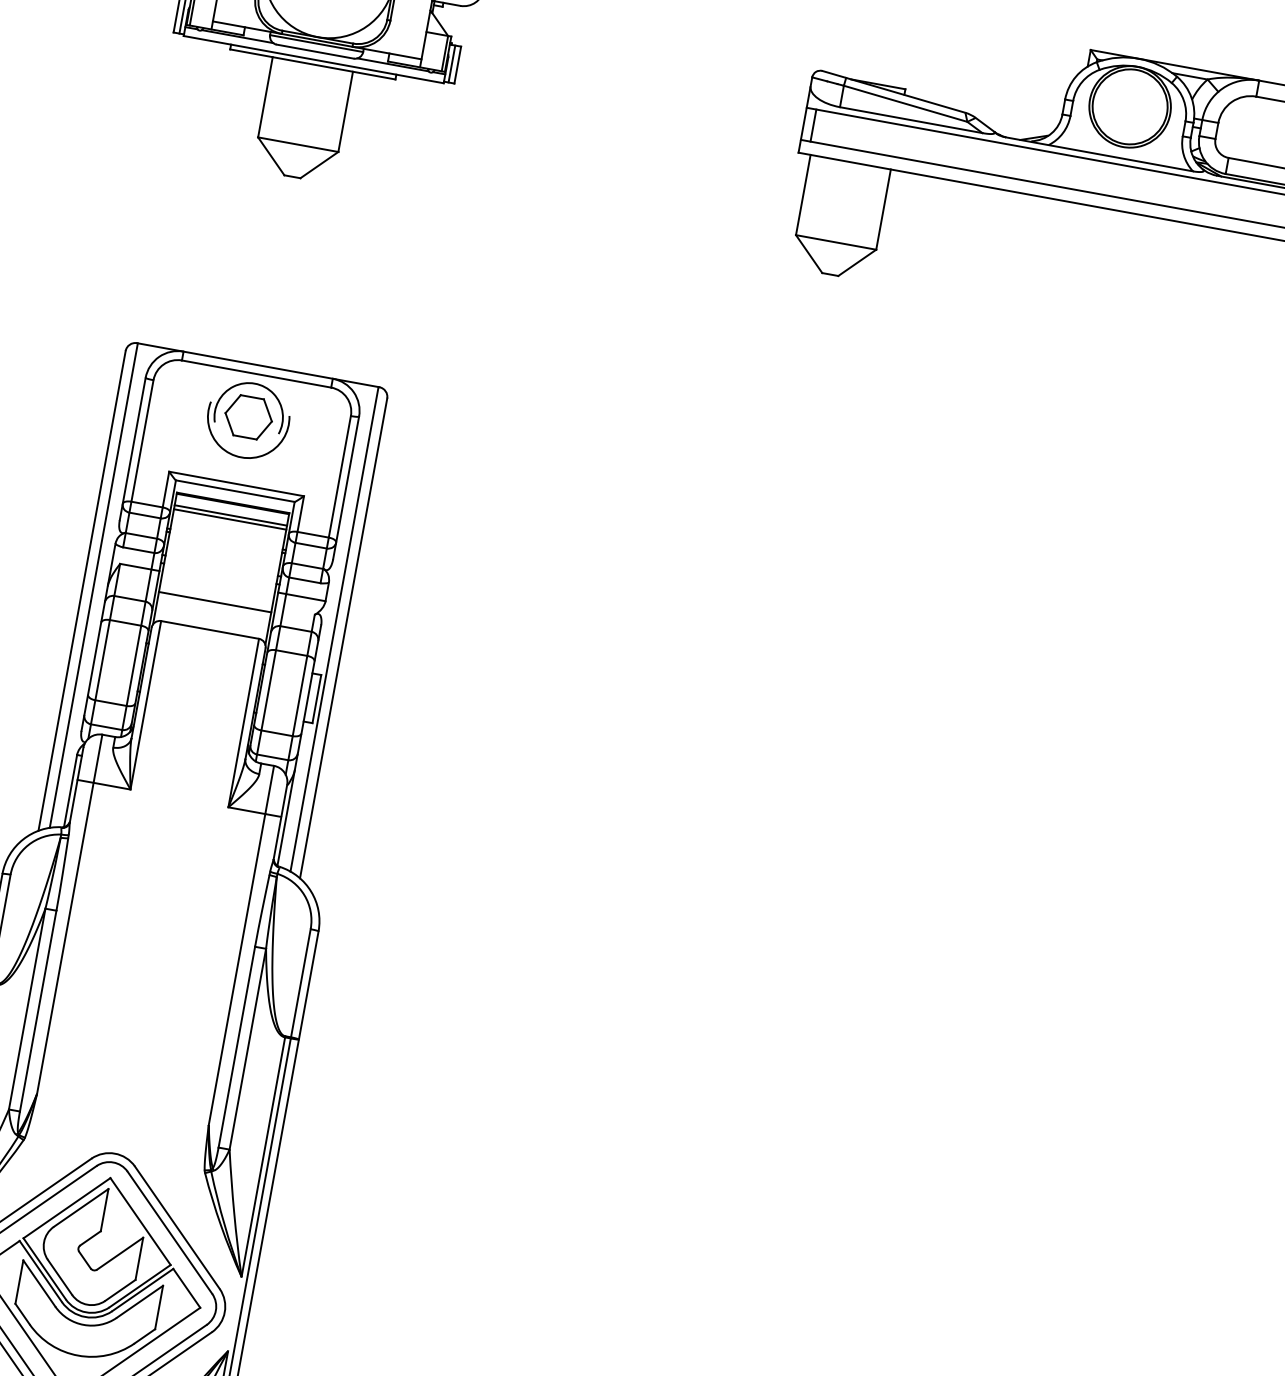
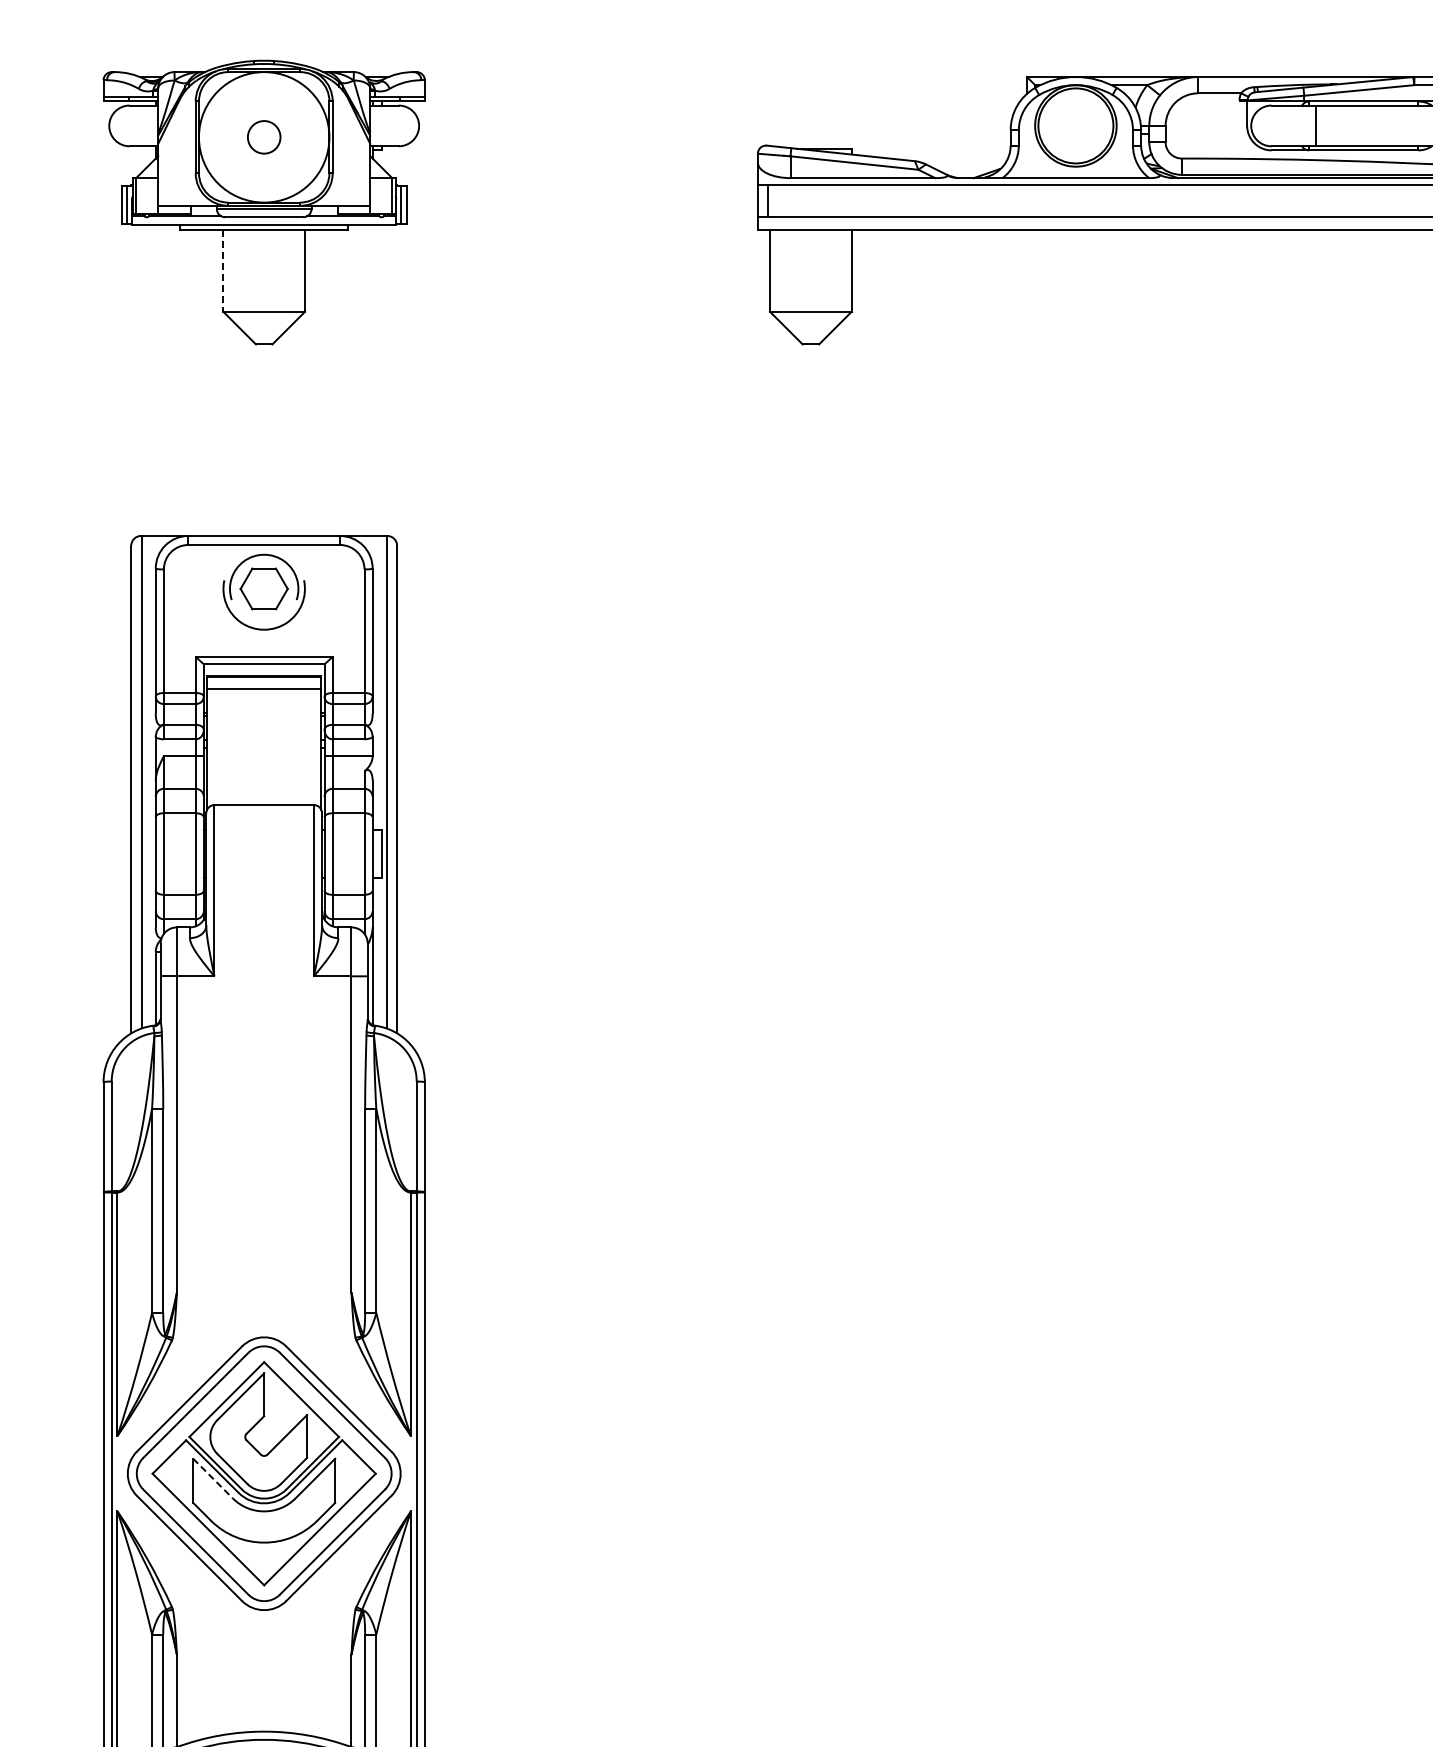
line: (265, 97) -> (223, 271), solid -> dashed
line: (230, 519) -> (264, 692), removed
line: (215, 601) -> (264, 776), removed
line: (39, 1283) -> (213, 1478), solid -> dashed

